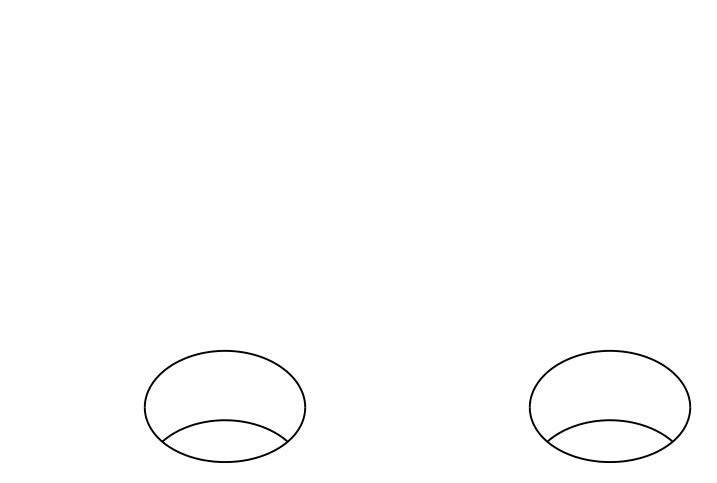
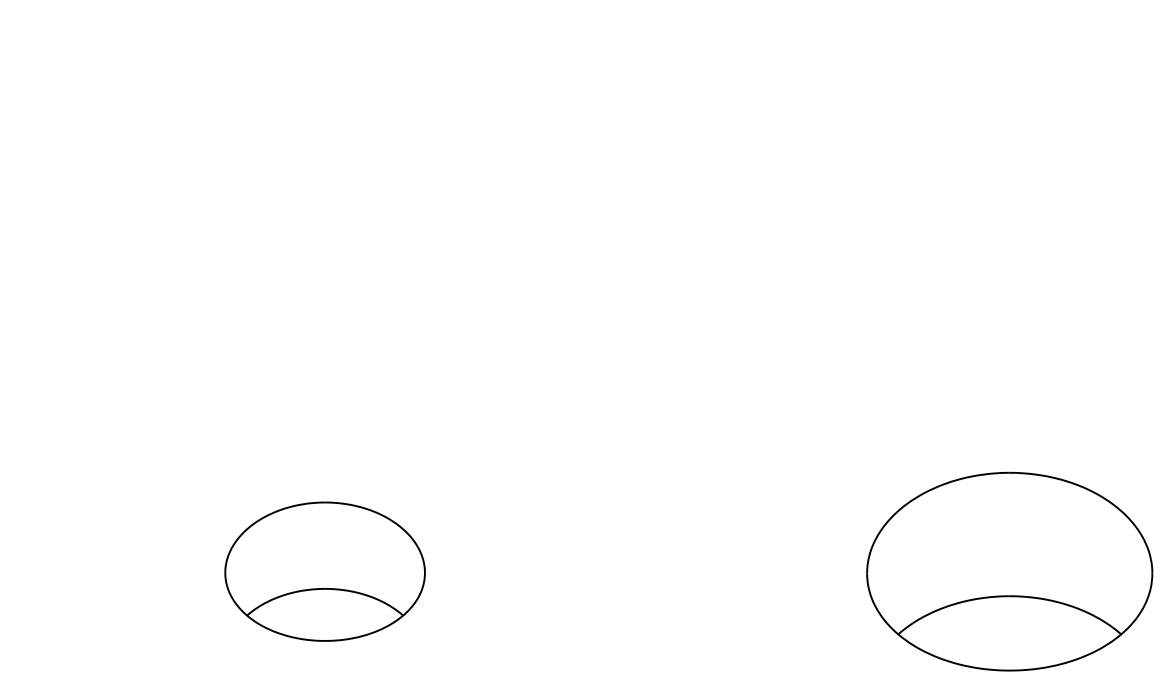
part: (224, 406) -> (324, 571), size x0.7

